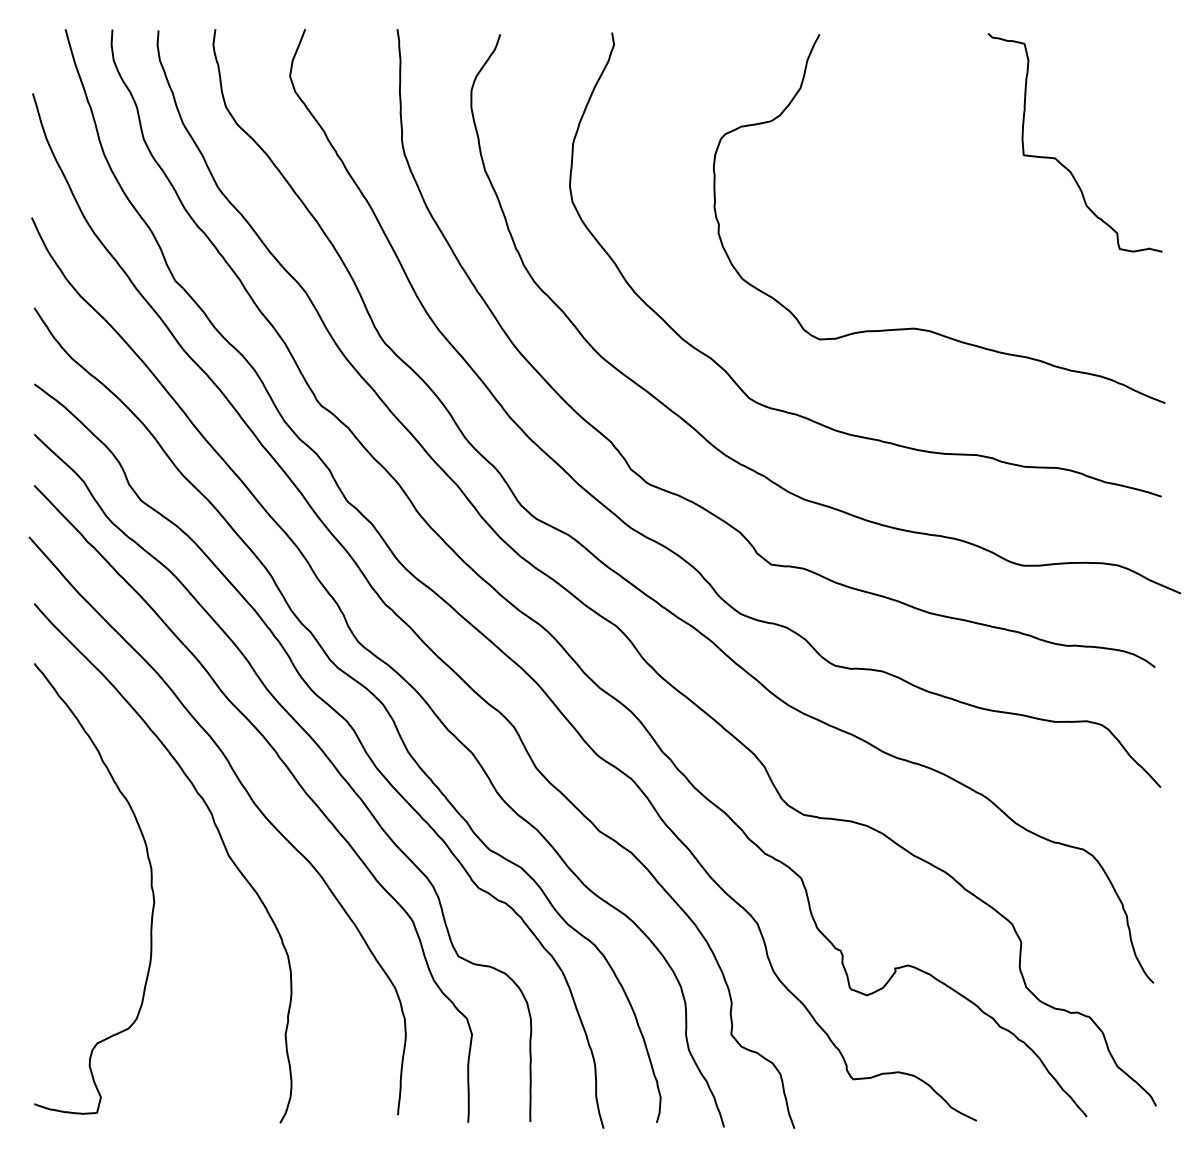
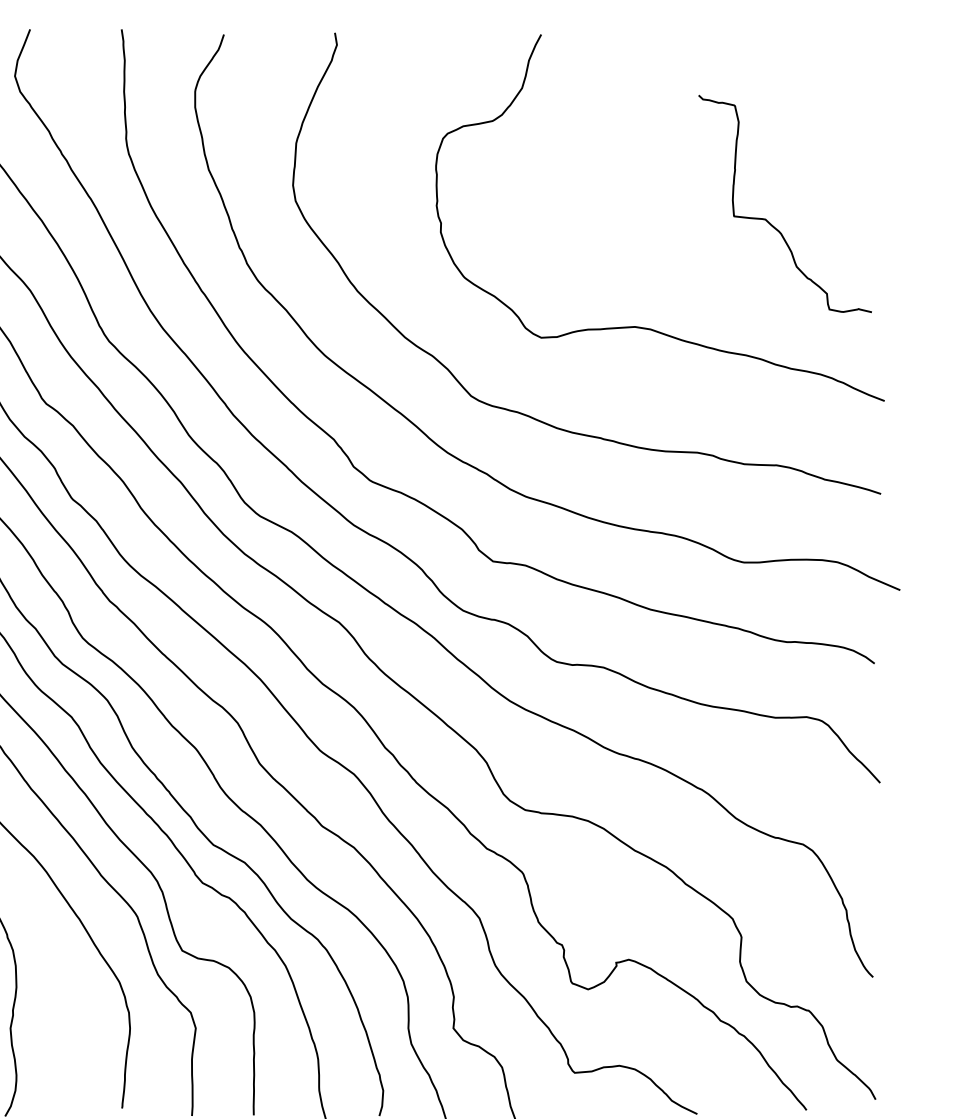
curve: (1057, 159) -> (767, 220), moved

